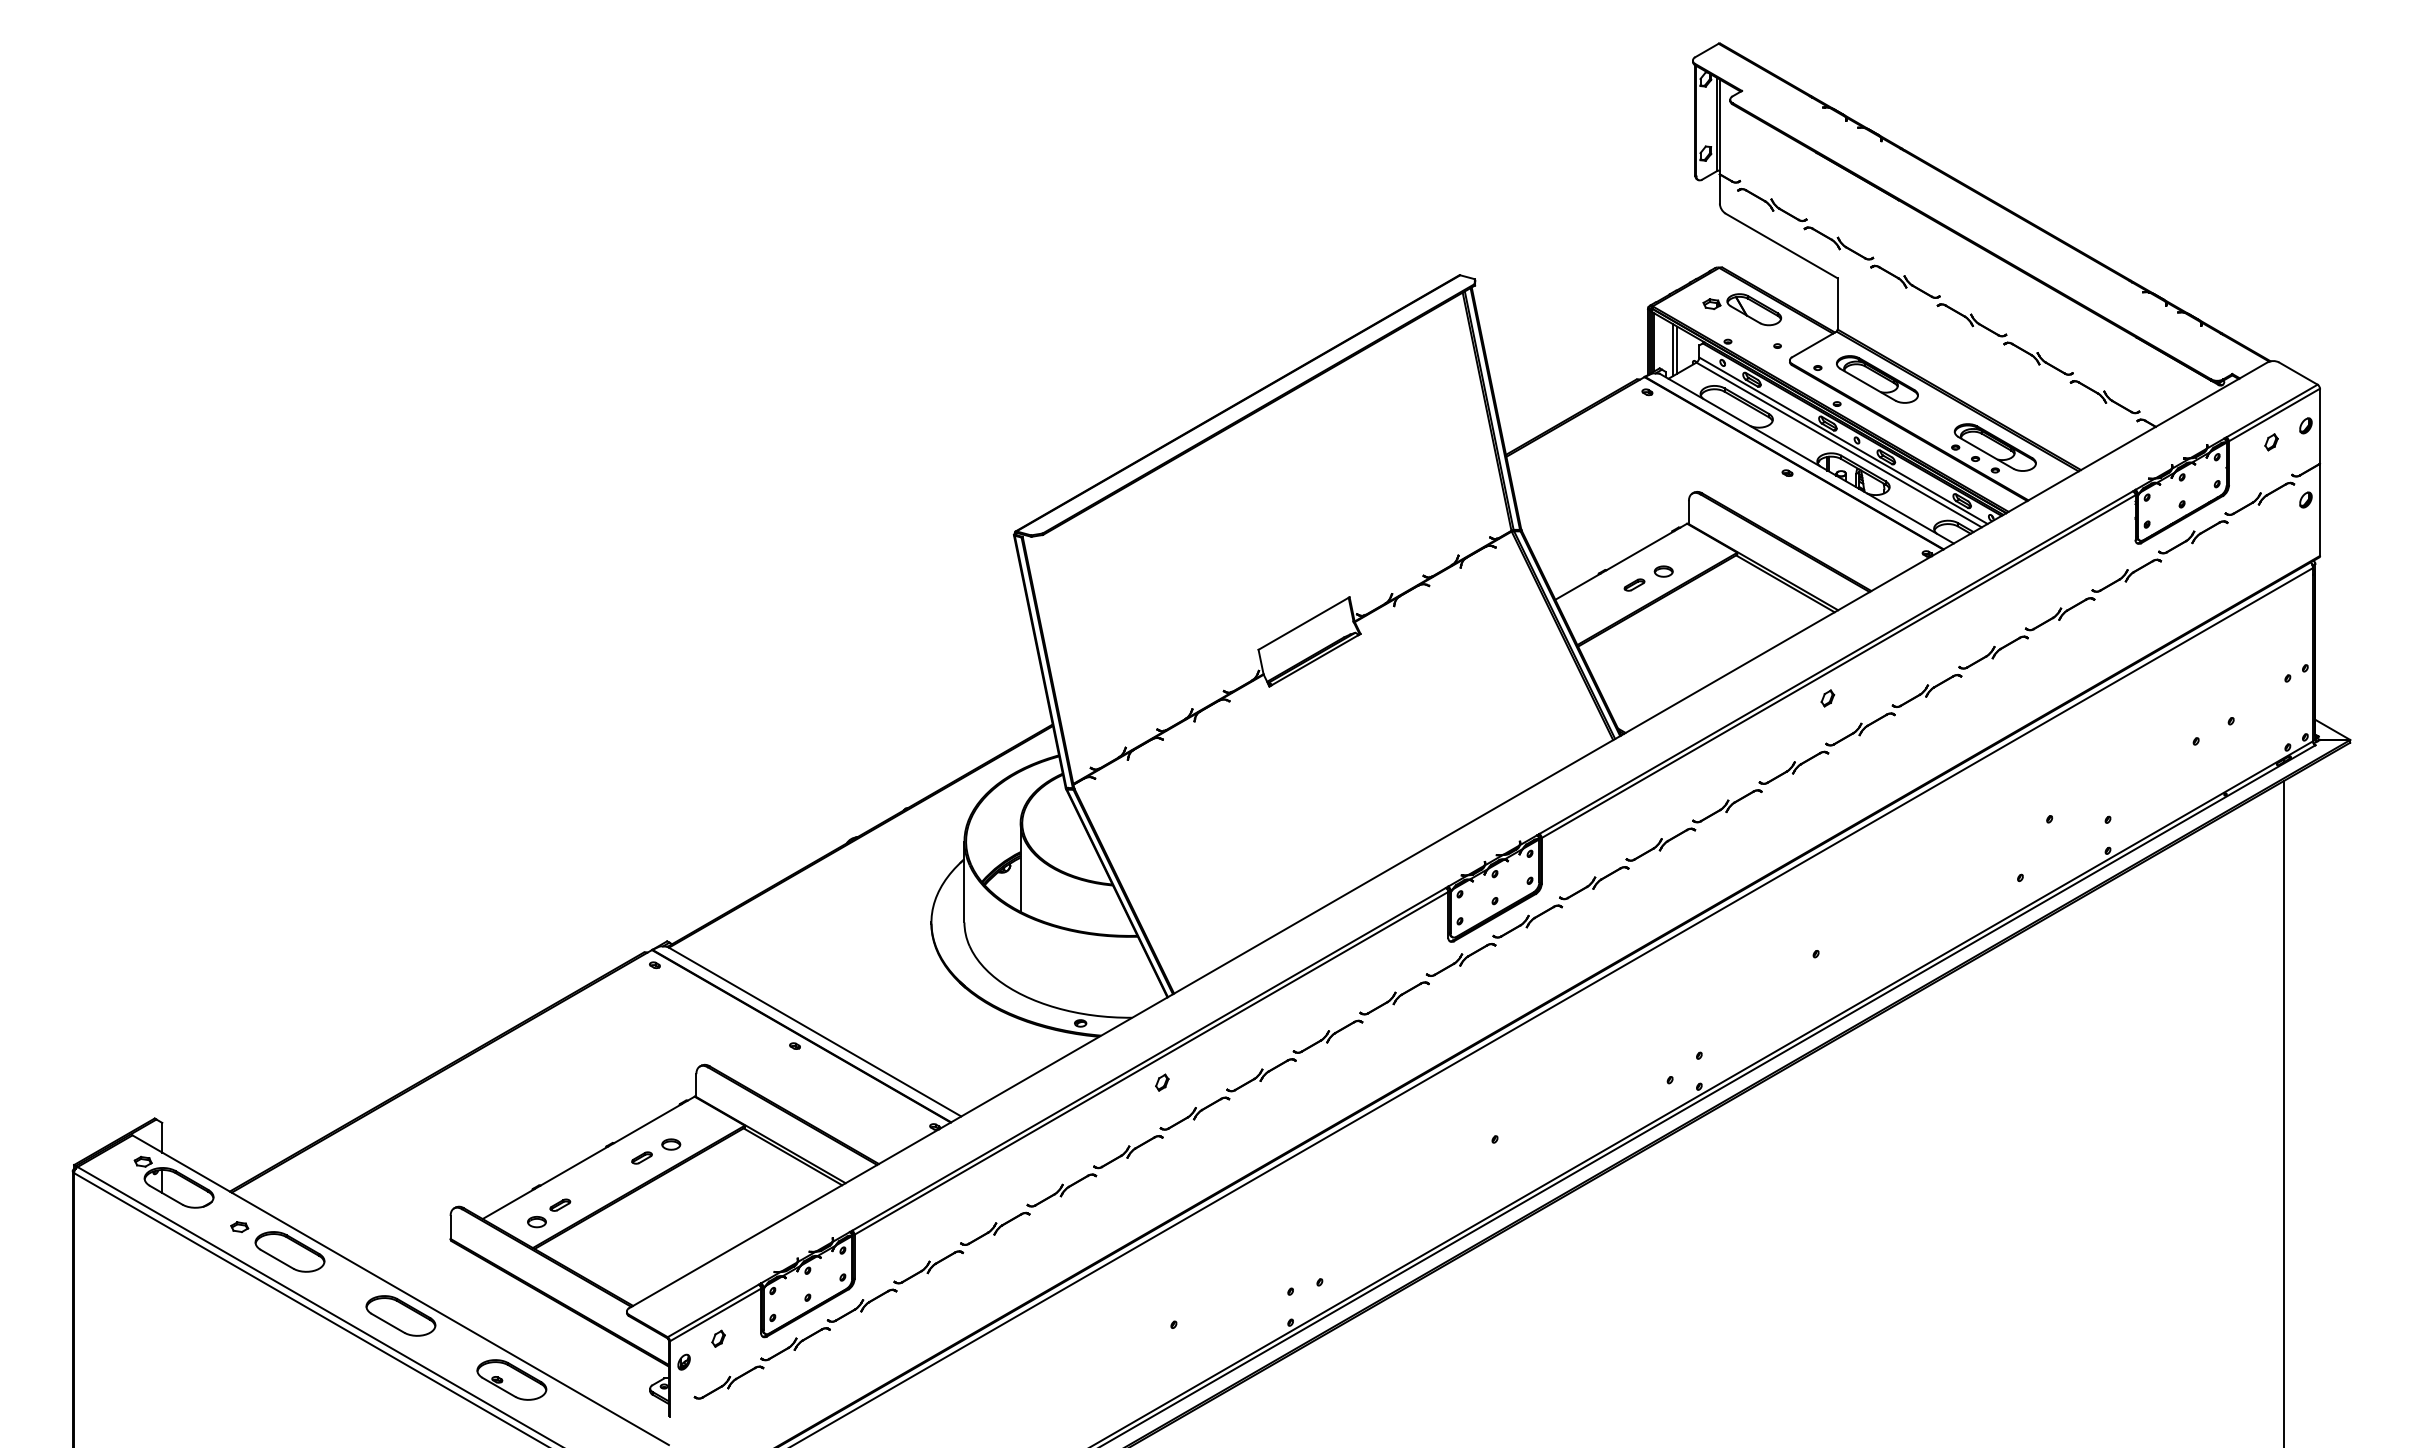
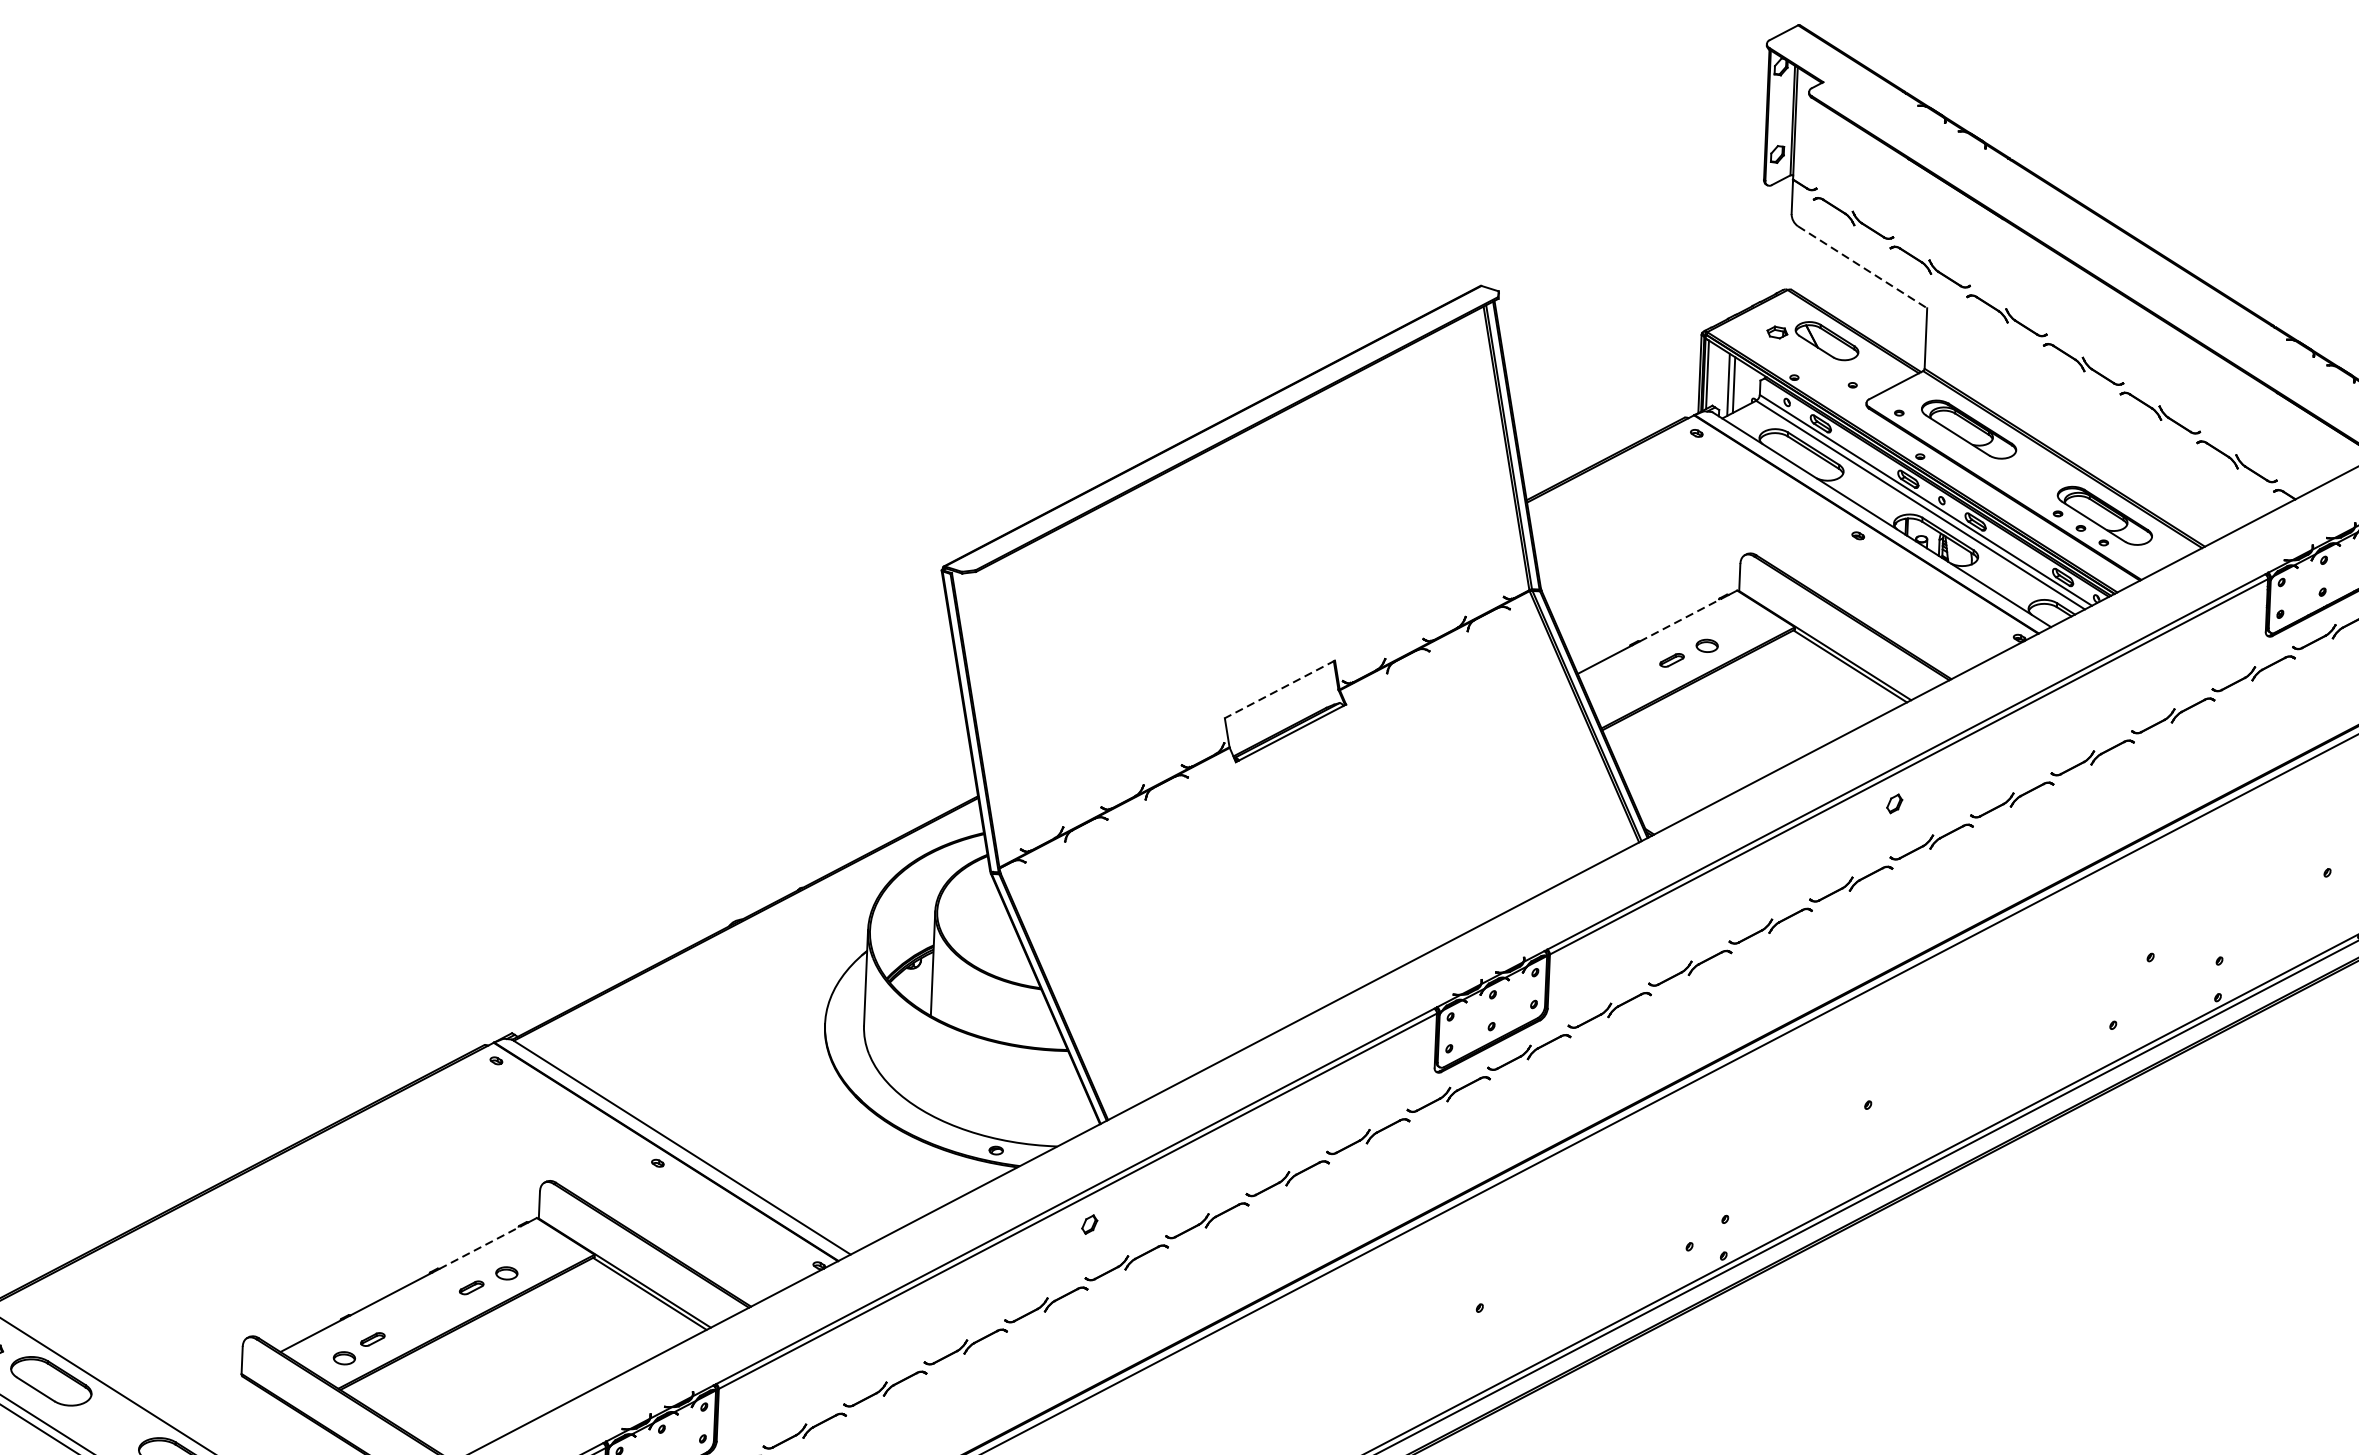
line: (1781, 246) -> (1862, 267), solid -> dashed
line: (1640, 550) -> (1680, 619), solid -> dashed
line: (1304, 623) -> (1280, 689), solid -> dashed
line: (648, 1123) -> (481, 1247), solid -> dashed

